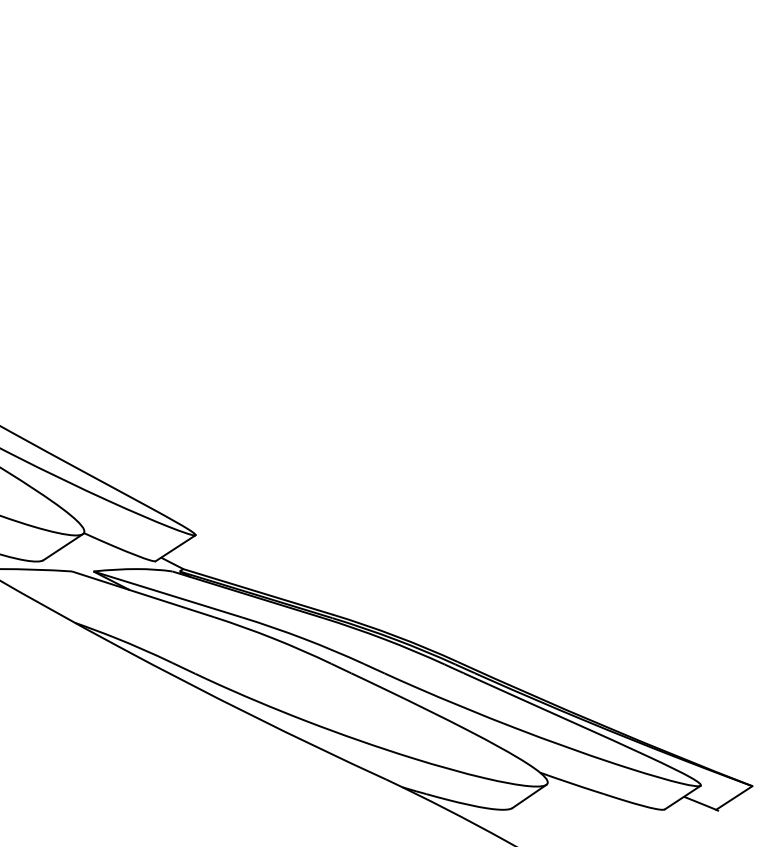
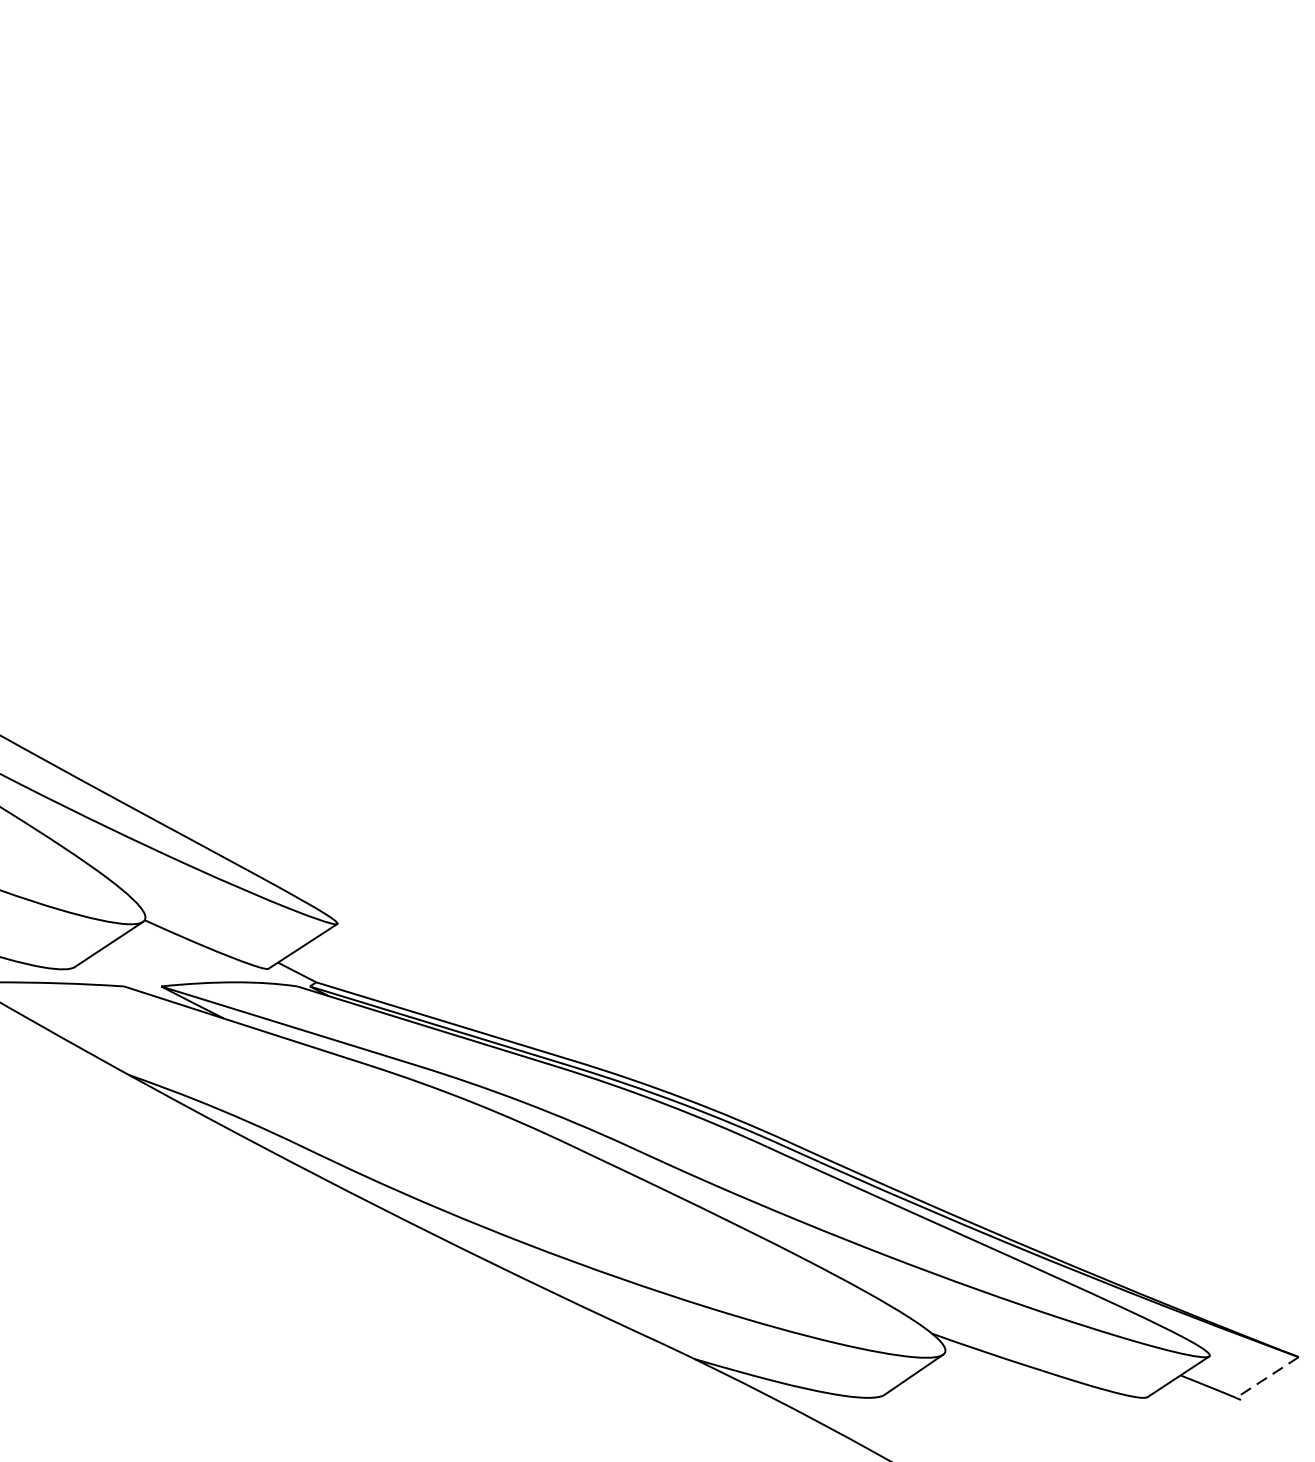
line: (734, 798) -> (1267, 1378), solid -> dashed

